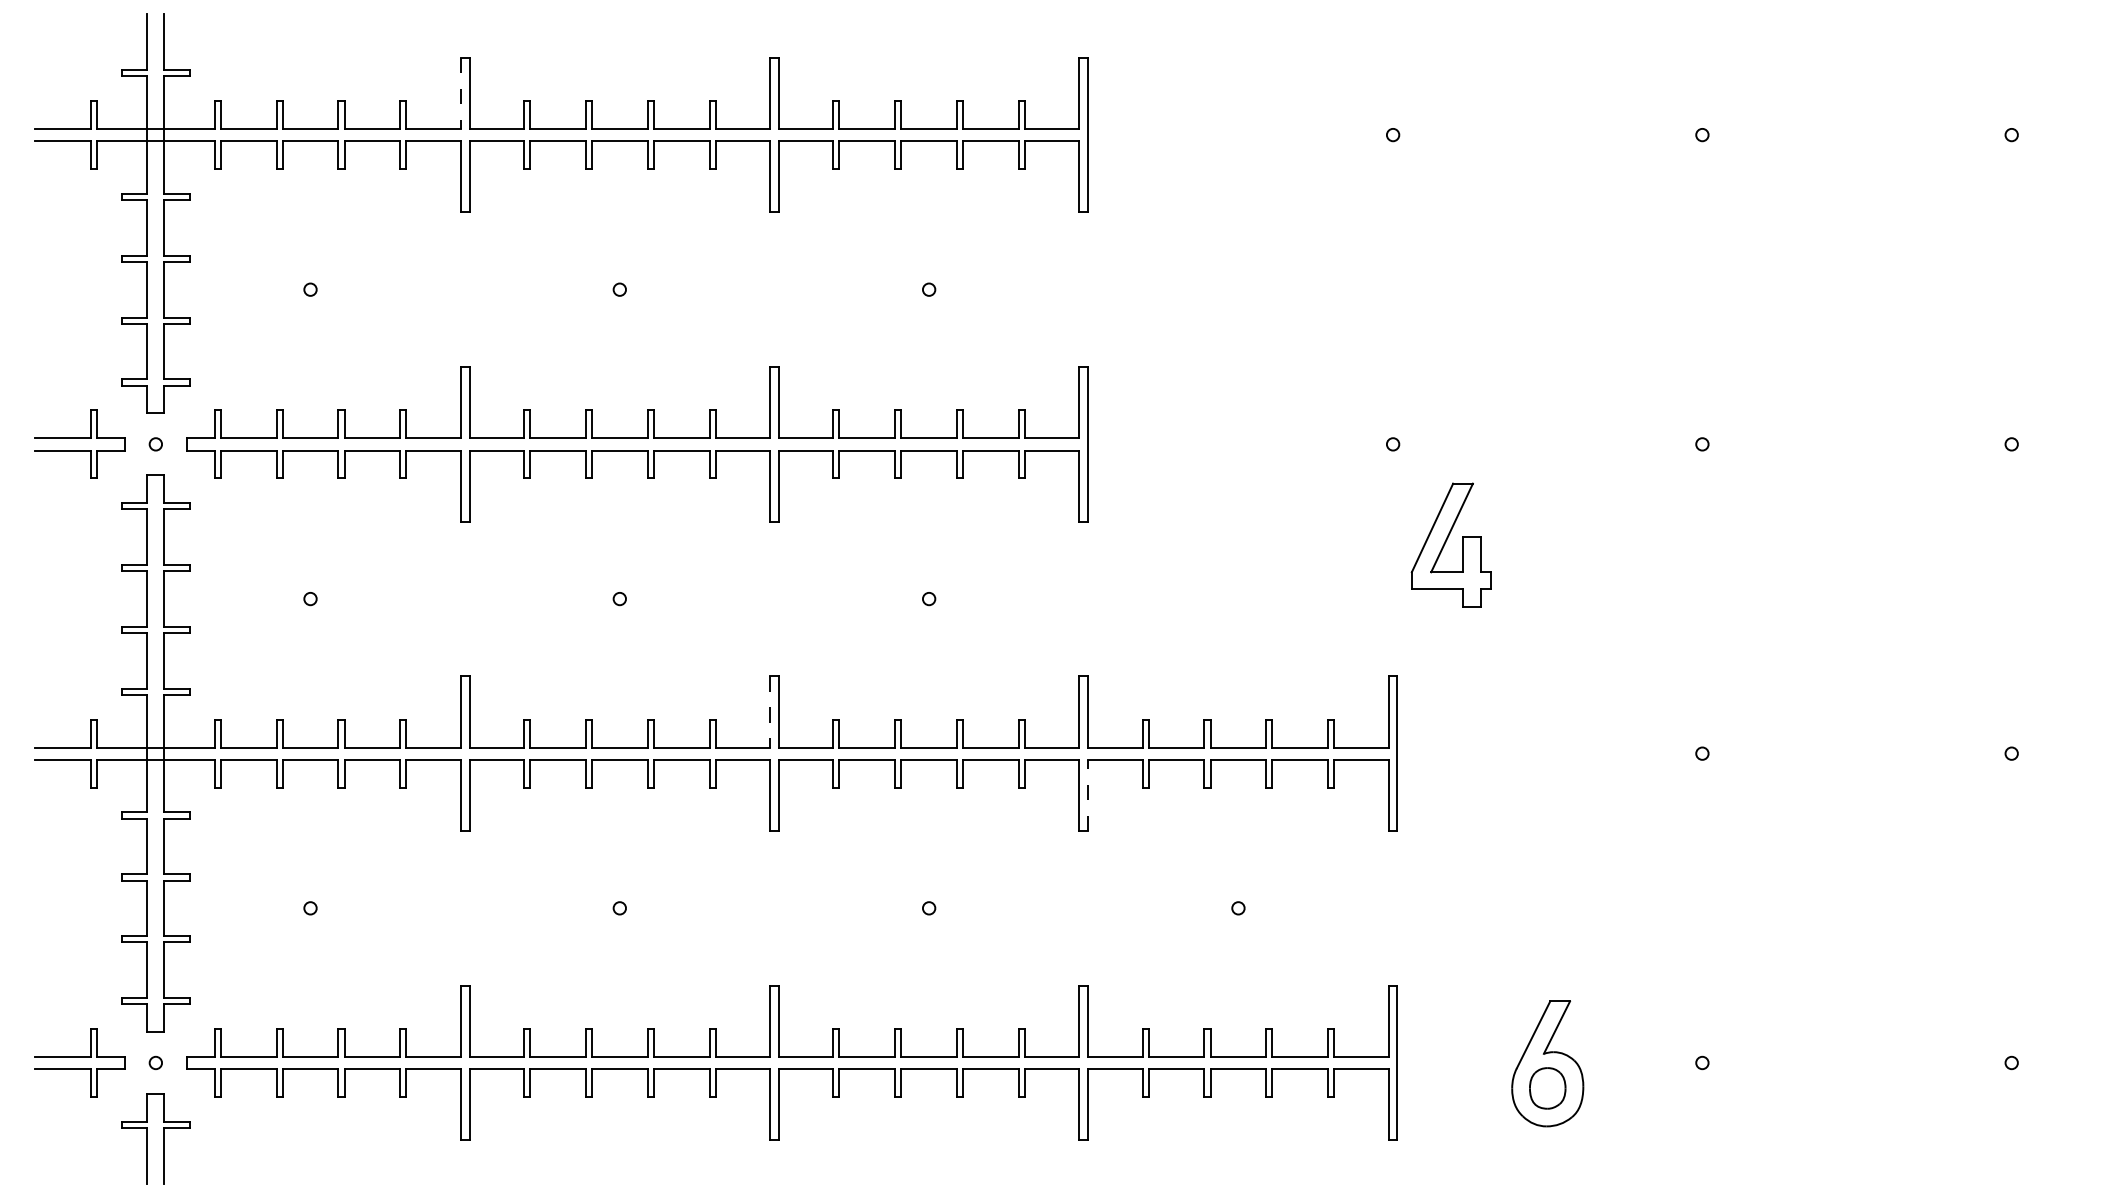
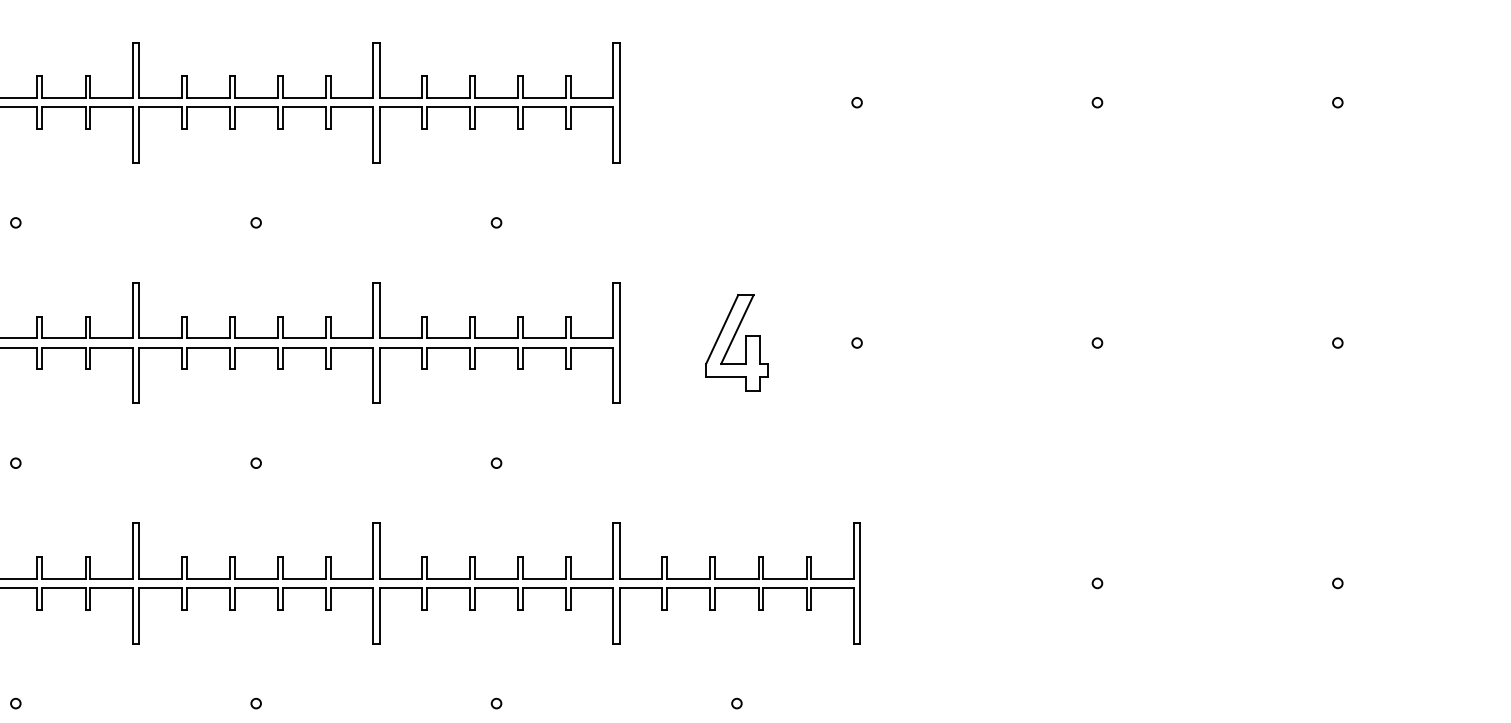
line: (460, 93) -> (132, 70), dashed -> solid
part: (1450, 544) -> (736, 342), moved
line: (770, 711) -> (373, 550), dashed -> solid
line: (1088, 795) -> (620, 615), dashed -> solid

